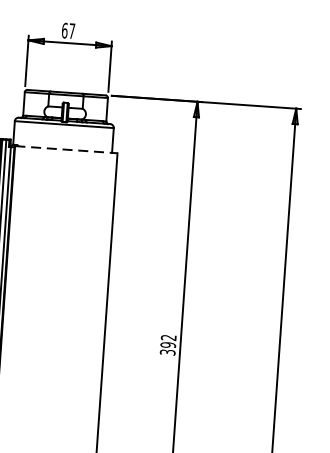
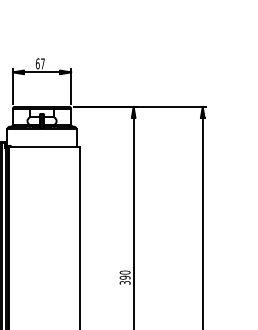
line: (66, 149) -> (44, 146), dashed -> solid
text: (167, 337) -> (124, 272), 392 -> 390

